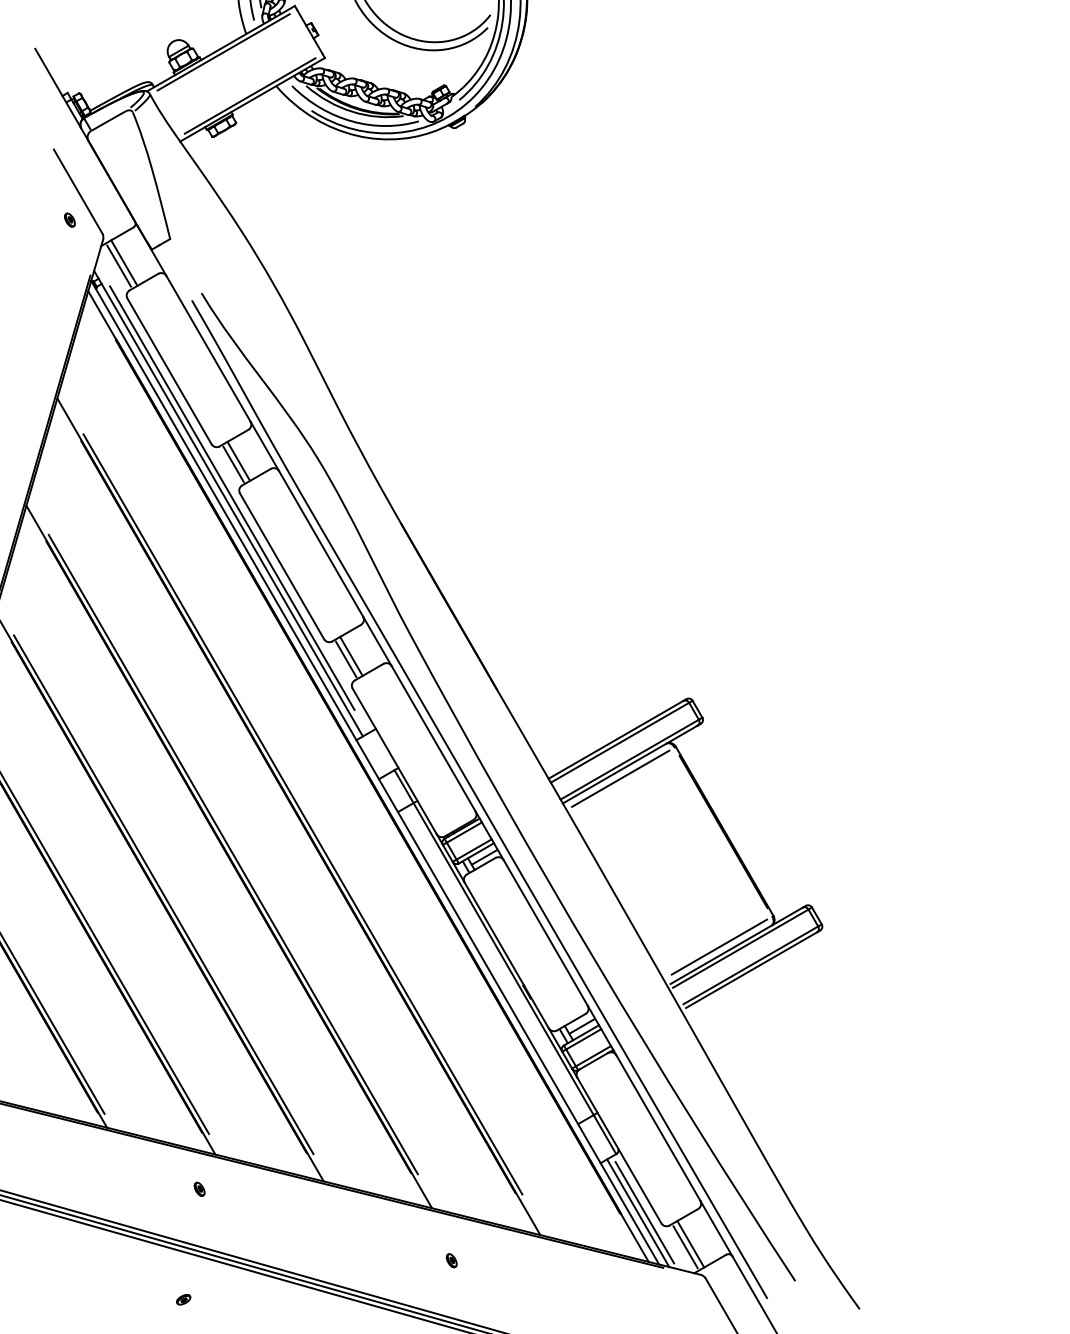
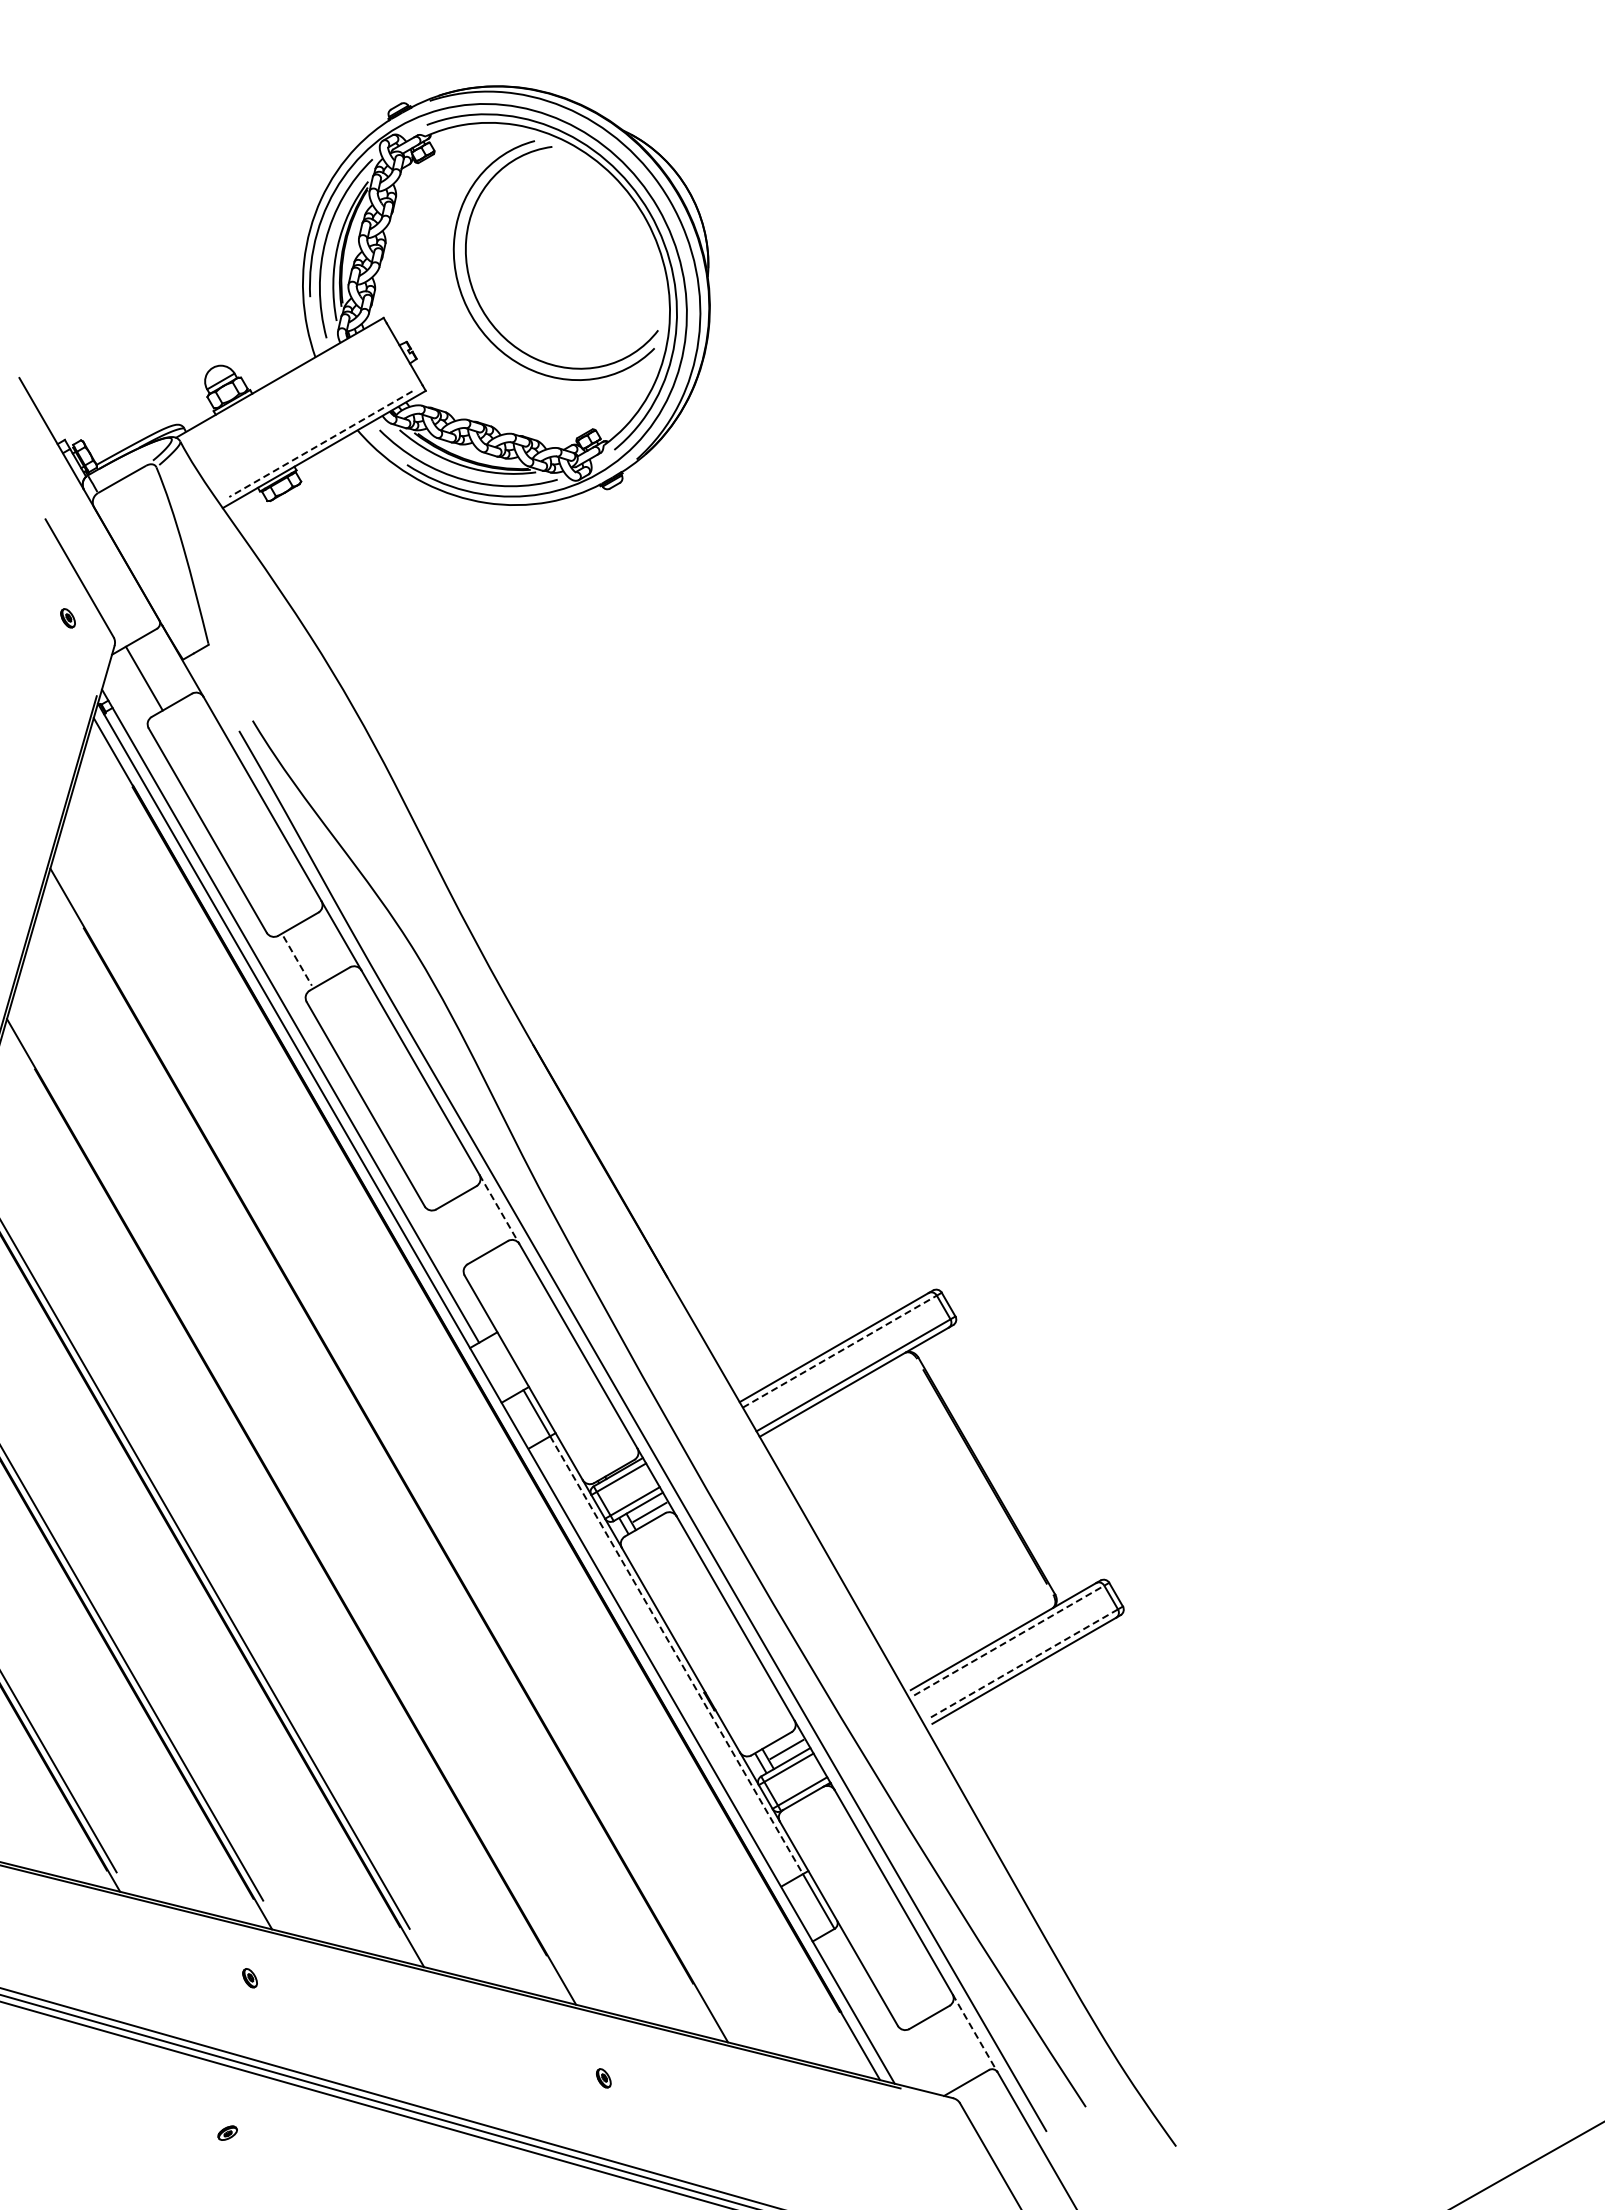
line: (223, 52) -> (283, 382), removed
line: (249, 96) -> (320, 444), solid -> dashed
line: (118, 265) -> (136, 682), removed
line: (238, 461) -> (304, 956), removed
line: (233, 464) -> (297, 961), solid -> dashed
line: (232, 498) -> (295, 1008), removed
line: (377, 641) -> (499, 1209), solid -> dashed
line: (351, 656) -> (462, 1230), removed
line: (346, 659) -> (455, 1234), removed
line: (620, 742) -> (840, 1351), solid -> dashed
line: (620, 778) -> (840, 1401), removed
line: (302, 813) -> (394, 1451), removed
line: (233, 854) -> (297, 1508), removed
line: (719, 946) -> (979, 1637), removed
line: (740, 948) -> (1009, 1640), solid -> dashed
line: (503, 959) -> (676, 1655), solid -> dashed
line: (750, 965) -> (1023, 1664), solid -> dashed
line: (644, 1212) -> (874, 2010), removed
line: (637, 1213) -> (864, 2011), removed
line: (716, 1228) -> (975, 2033), solid -> dashed
line: (691, 1243) -> (939, 2054), removed
line: (685, 1247) -> (931, 2059), removed

